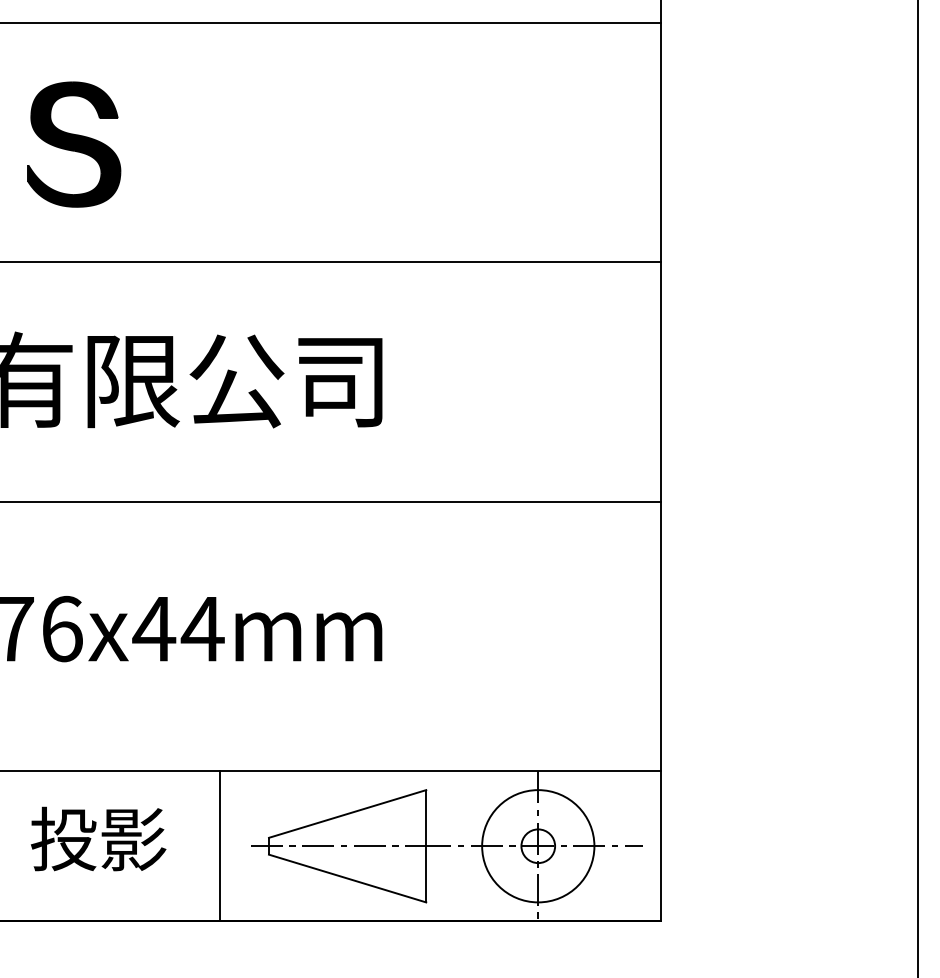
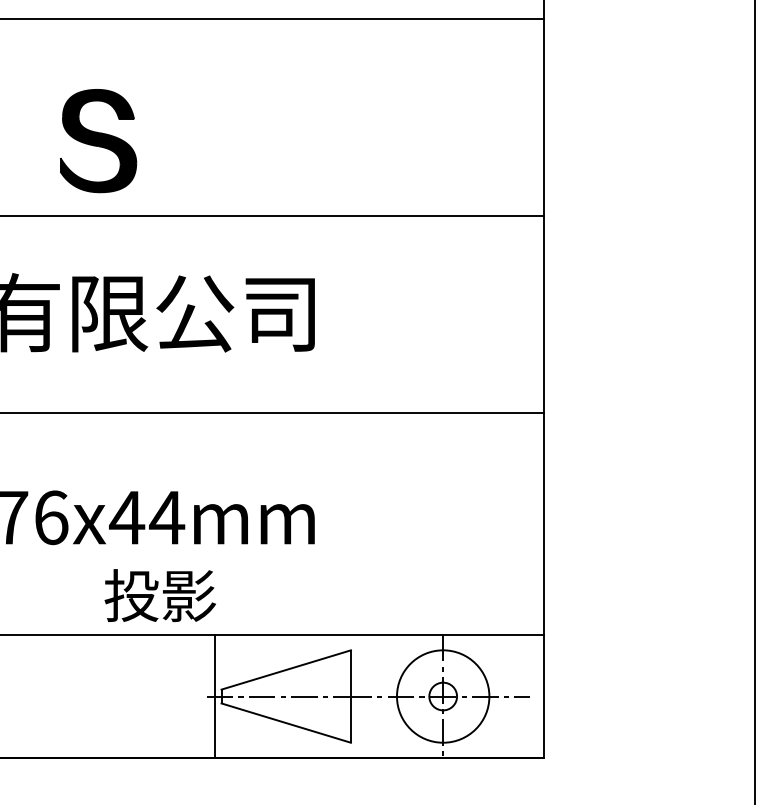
part: (74, 145) -> (98, 141), moved
text: (97, 838) -> (159, 595), moved
line: (220, 846) -> (215, 696), moved

